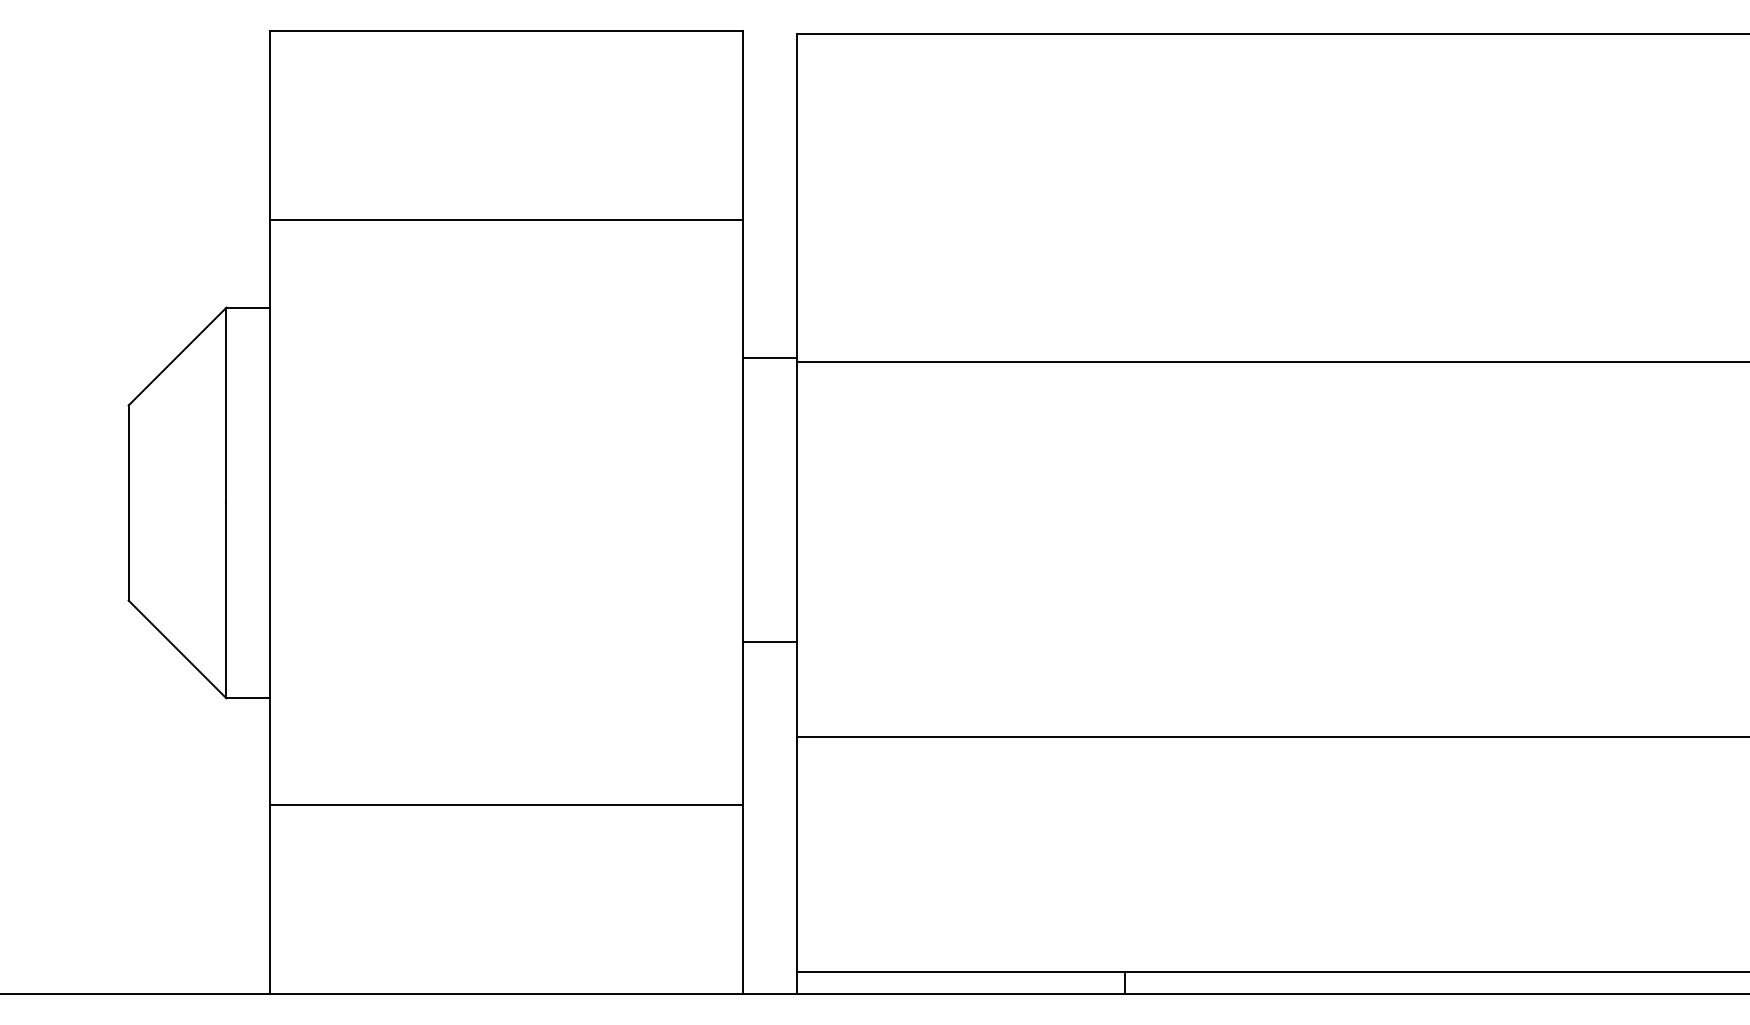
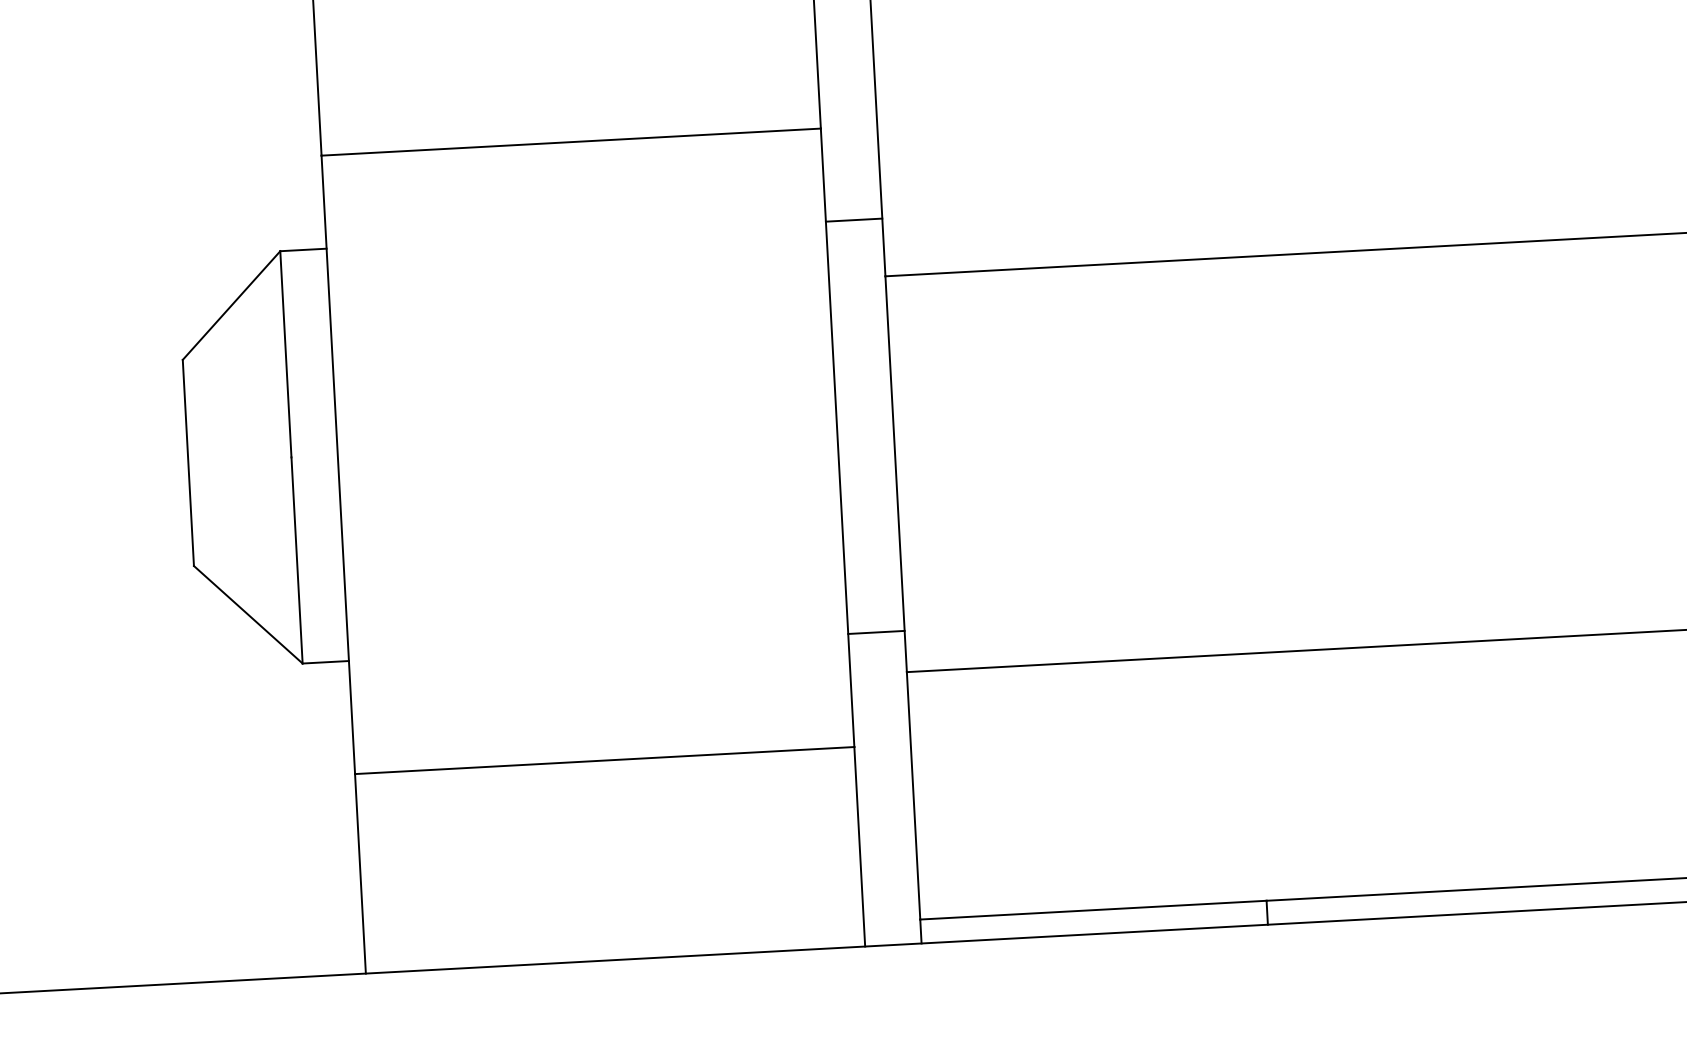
line: (769, 357) -> (853, 219), moved
line: (769, 642) -> (876, 632), moved

